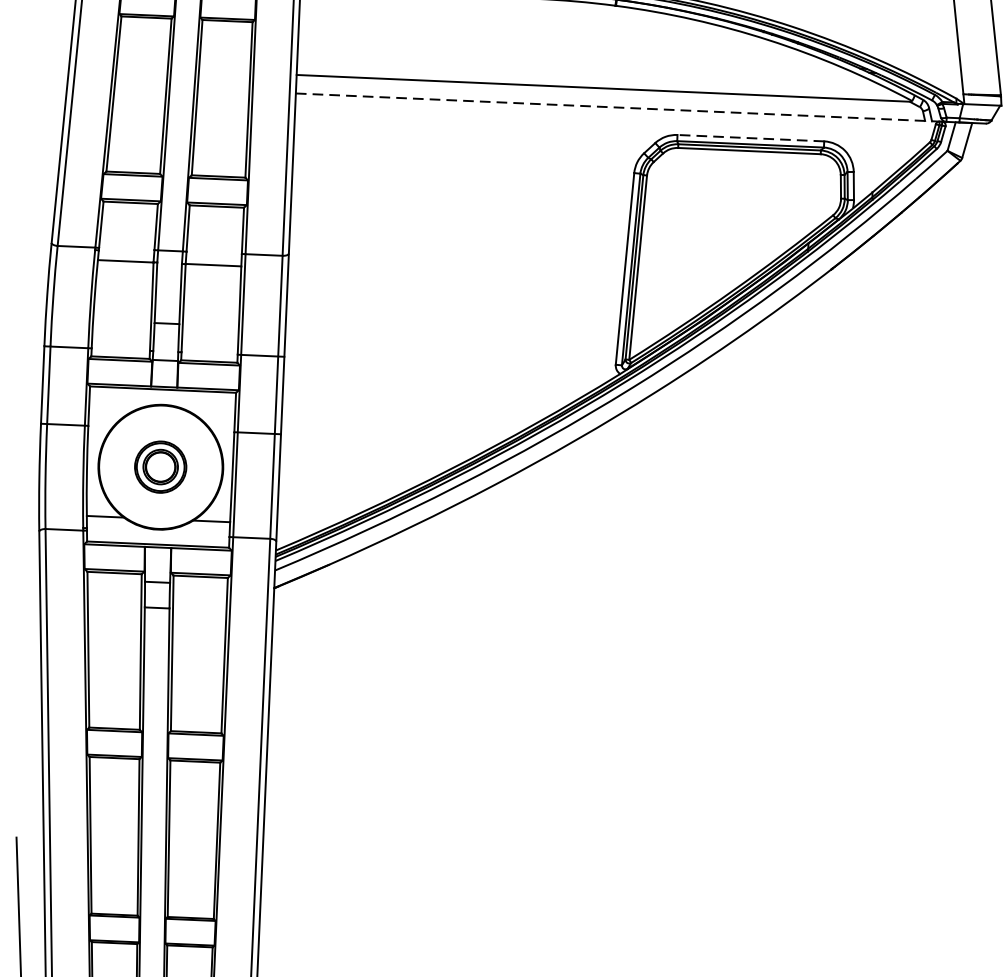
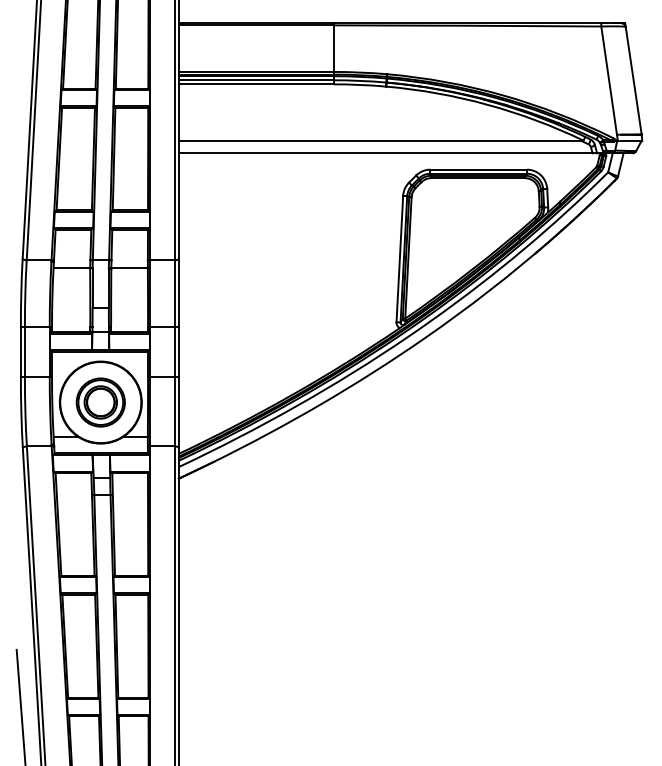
line: (620, 107) -> (392, 153), dashed -> solid
line: (750, 137) -> (478, 169), dashed -> solid
part: (160, 467) -> (100, 402), size x1.43

